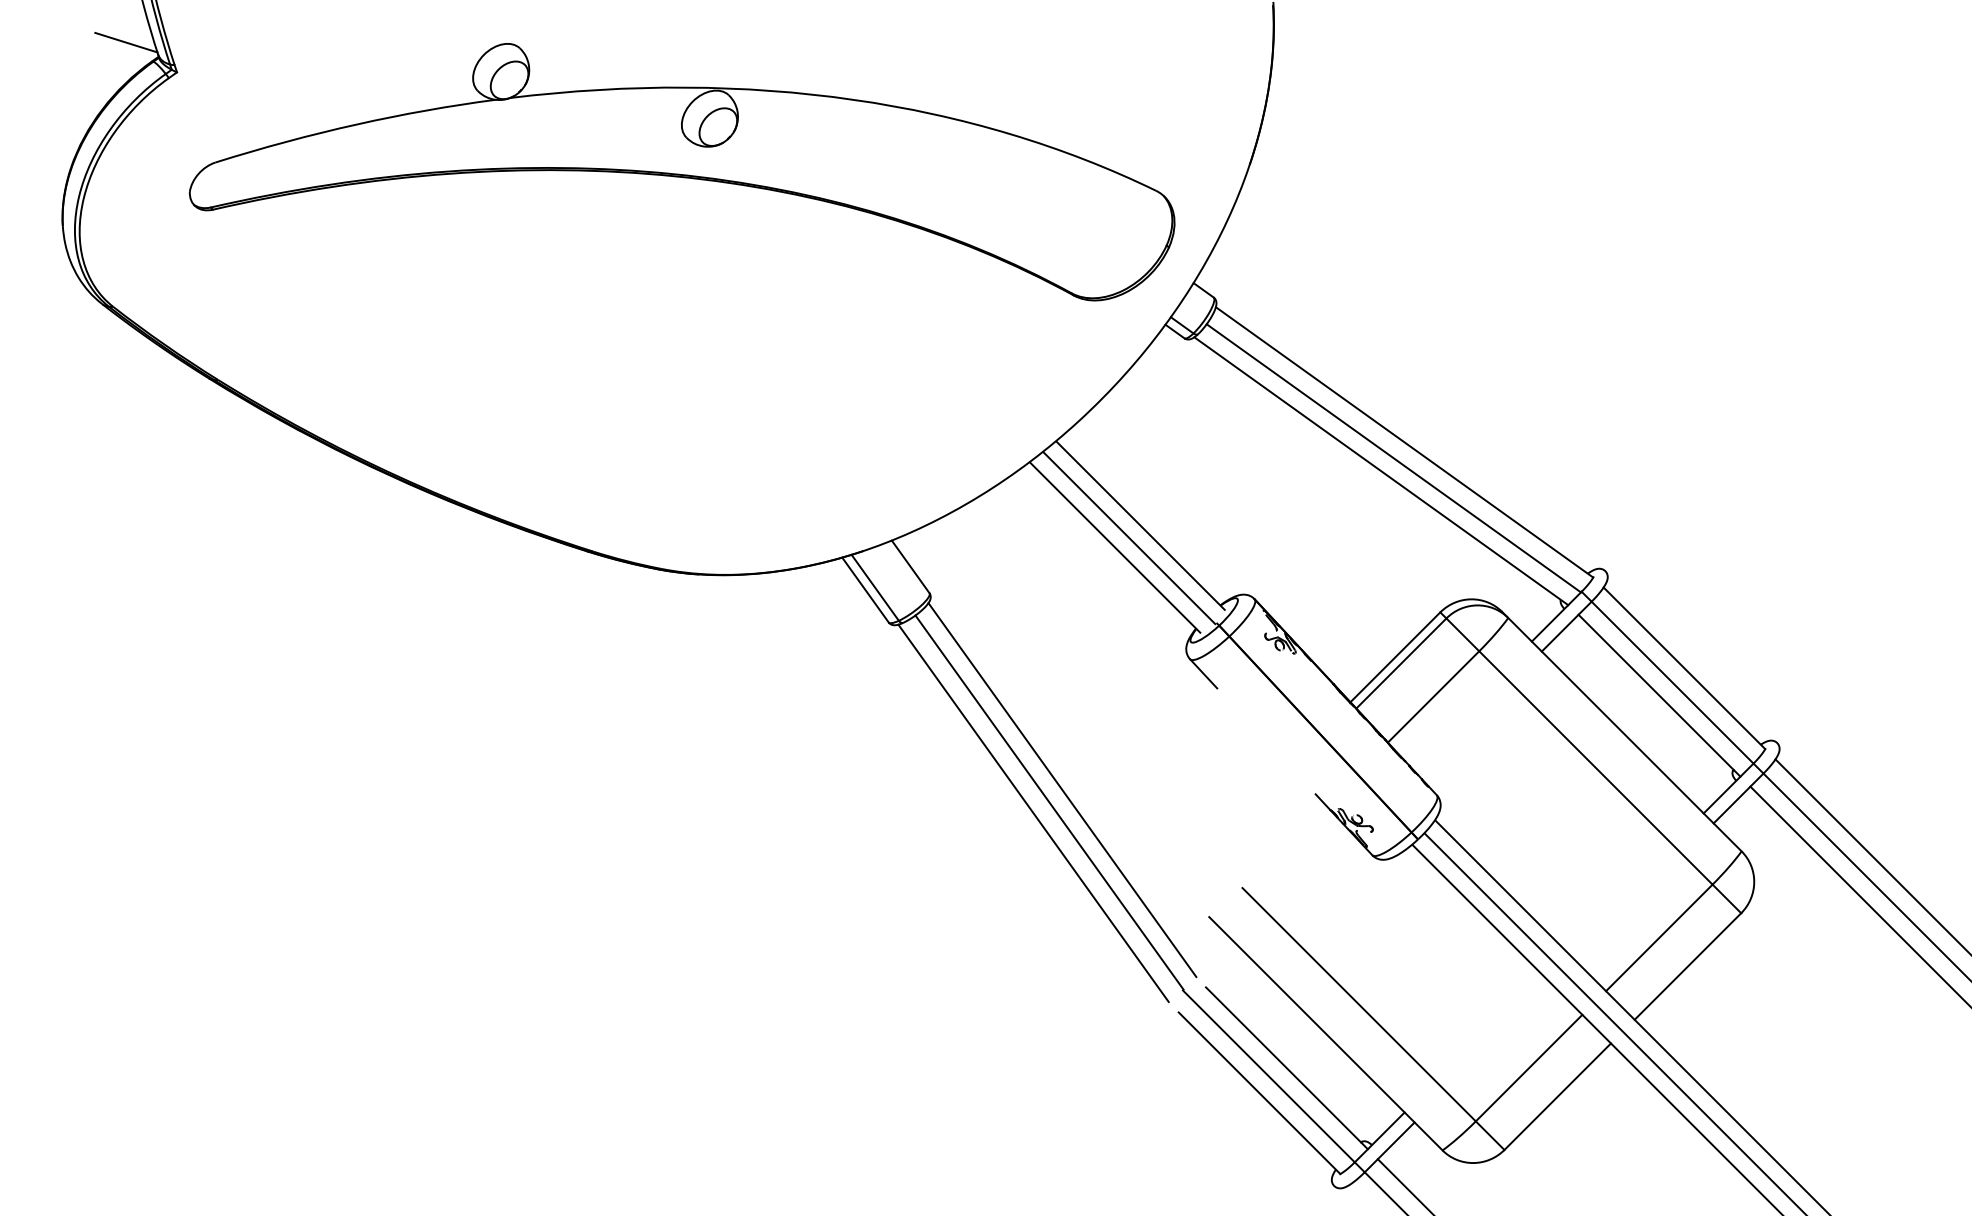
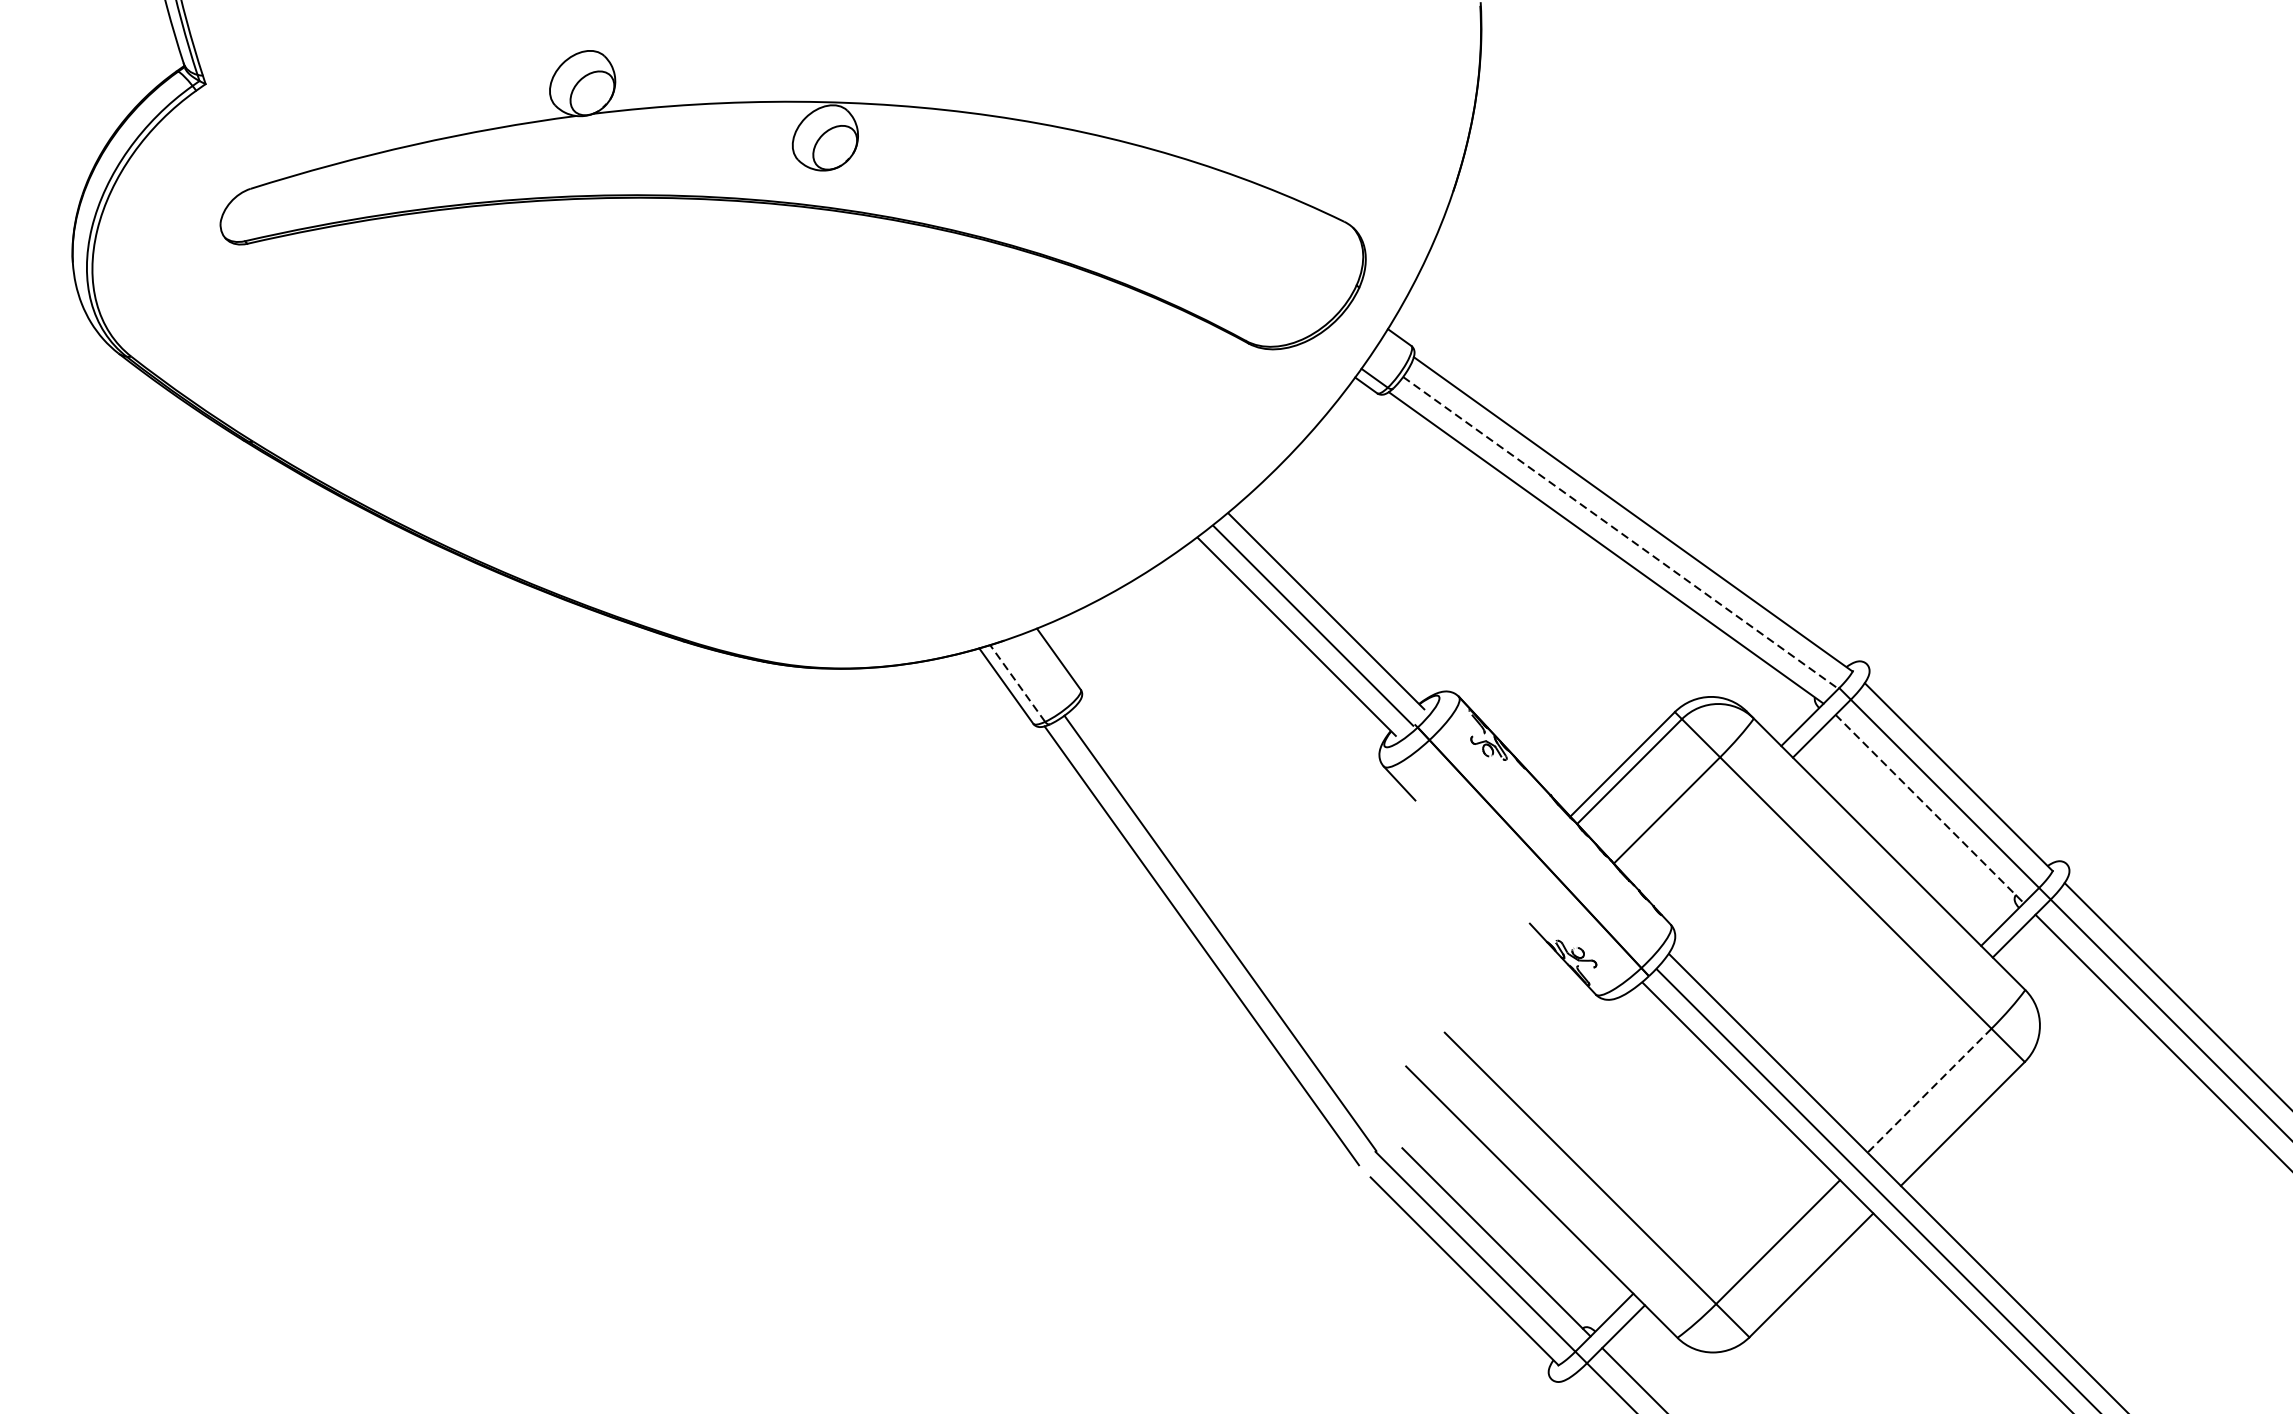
line: (126, 42) -> (146, 49), removed
line: (1394, 458) -> (1621, 533), solid -> dashed
line: (875, 587) -> (1017, 683), solid -> dashed
line: (1659, 696) -> (1929, 809), solid -> dashed
line: (1062, 790) -> (1235, 919), removed
line: (1658, 938) -> (1928, 1091), solid -> dashed

